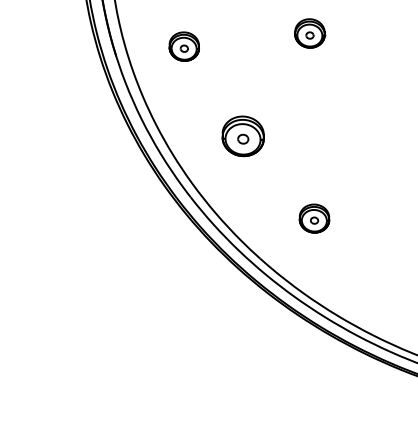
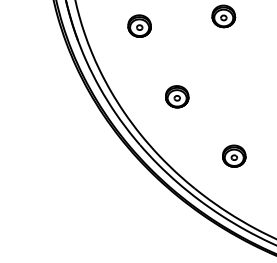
part: (183, 46) -> (138, 26), moved
part: (242, 136) -> (176, 96), size x0.71

